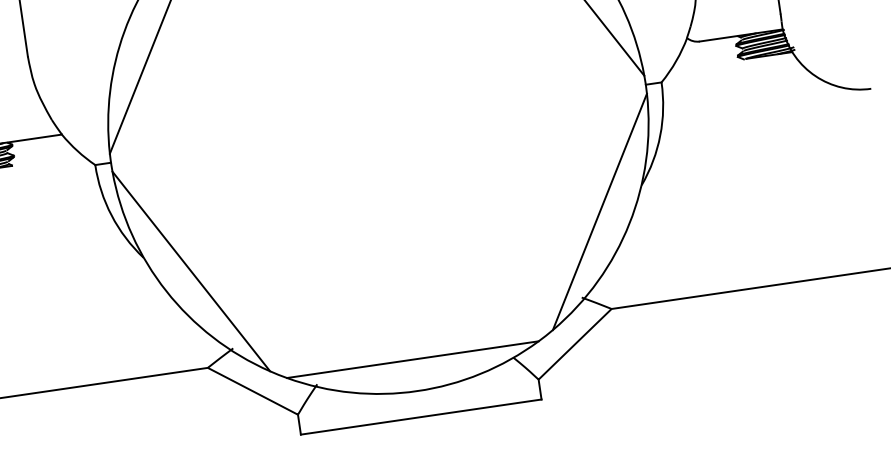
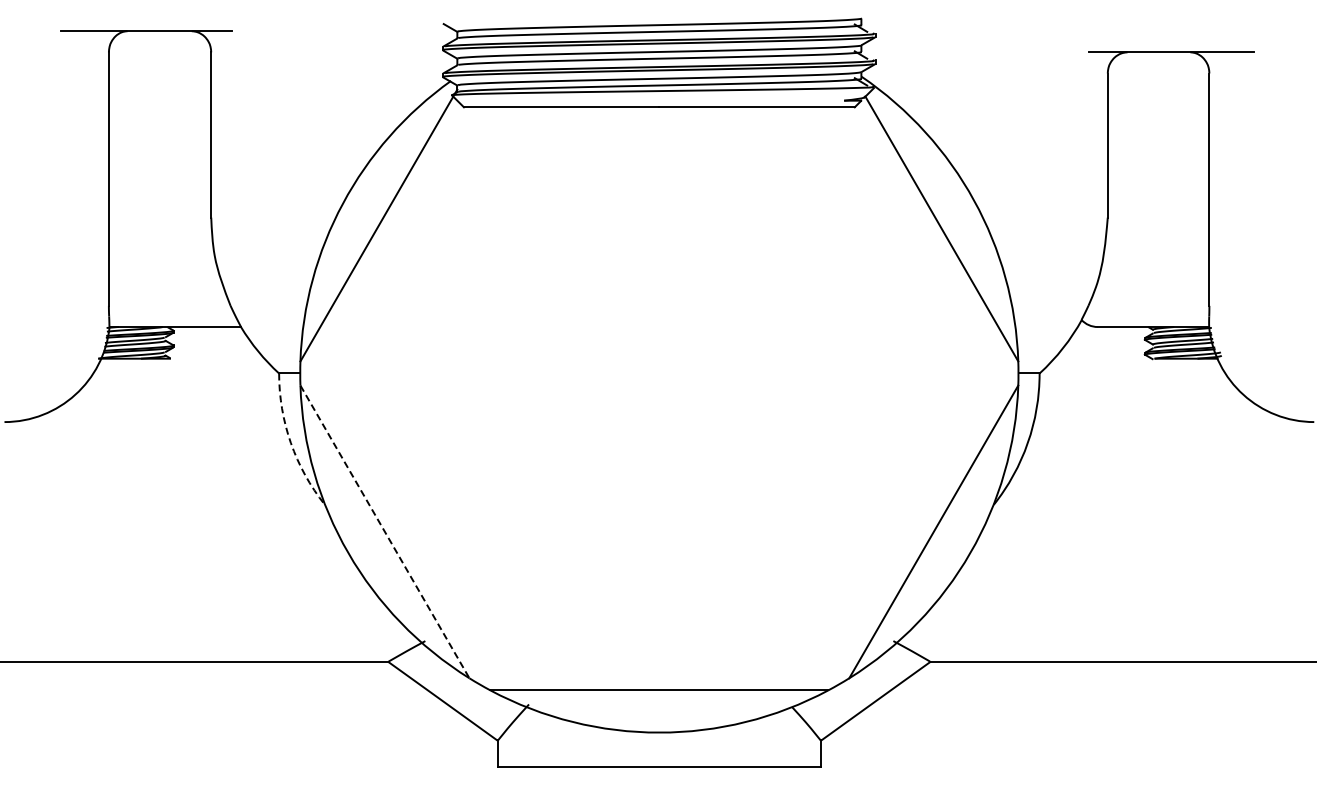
arc: (111, 215) -> (290, 443), solid -> dashed
line: (190, 271) -> (384, 531), solid -> dashed

